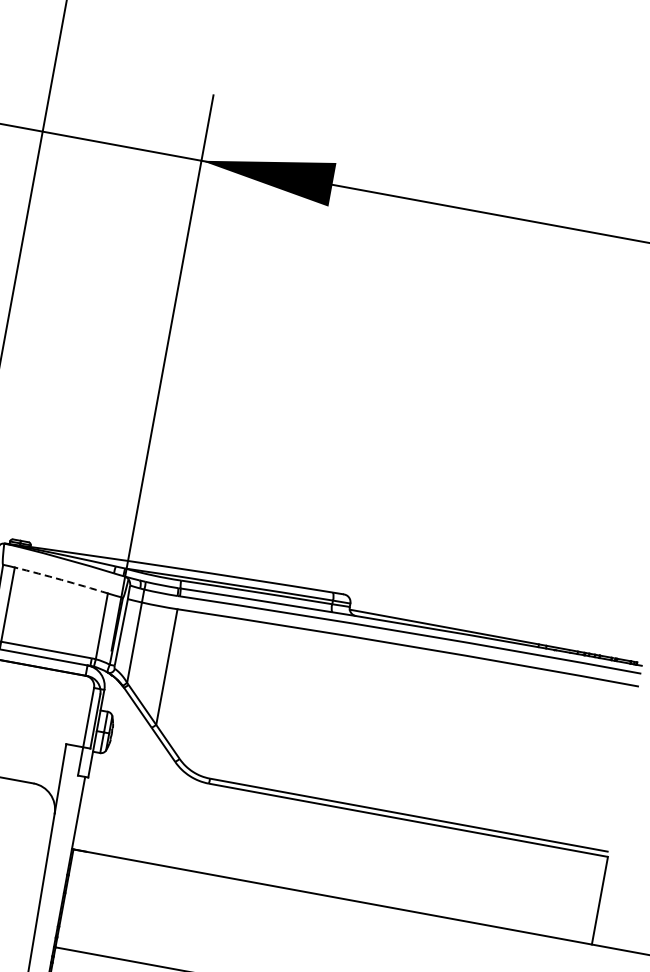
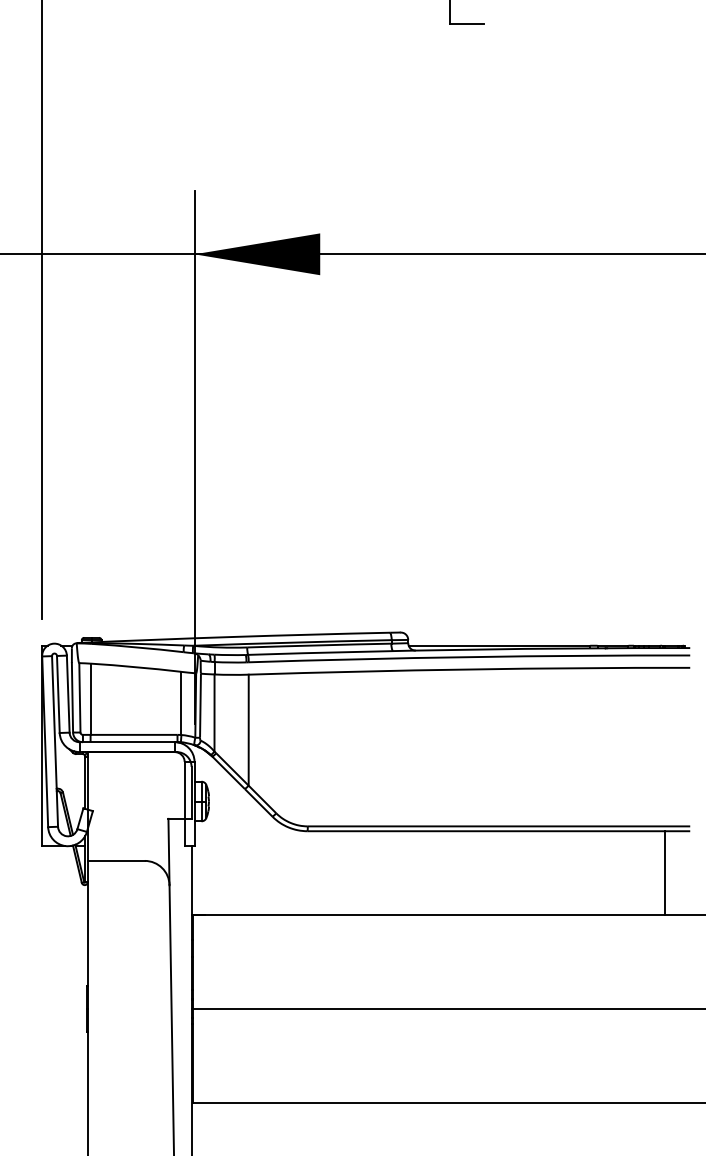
arc: (61, 580) -> (136, 667), dashed -> solid
line: (599, 900) -> (665, 873), moved

